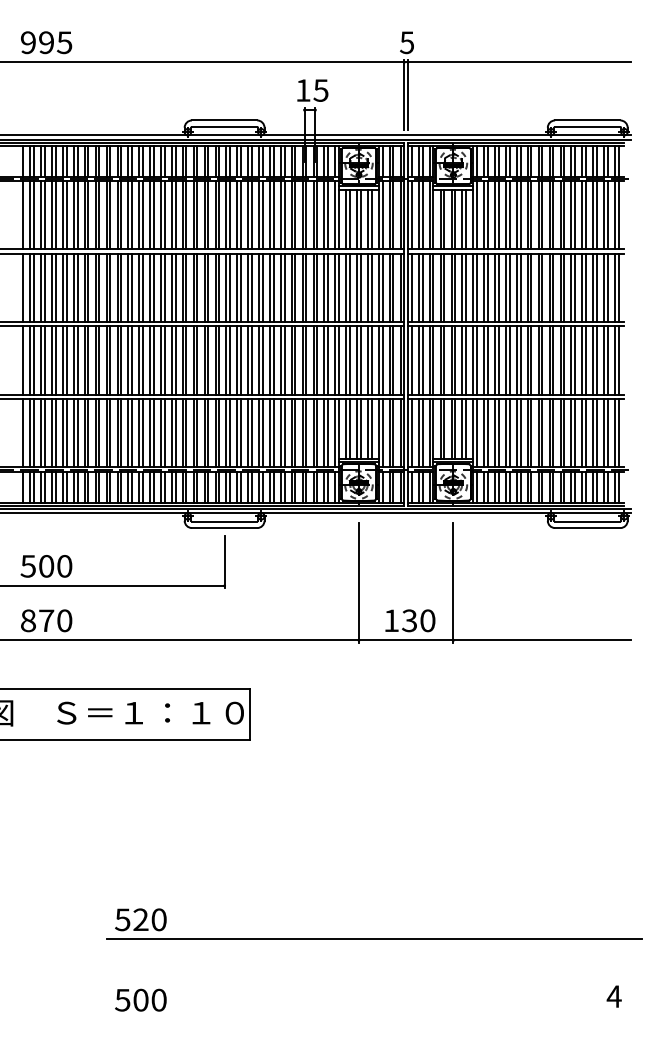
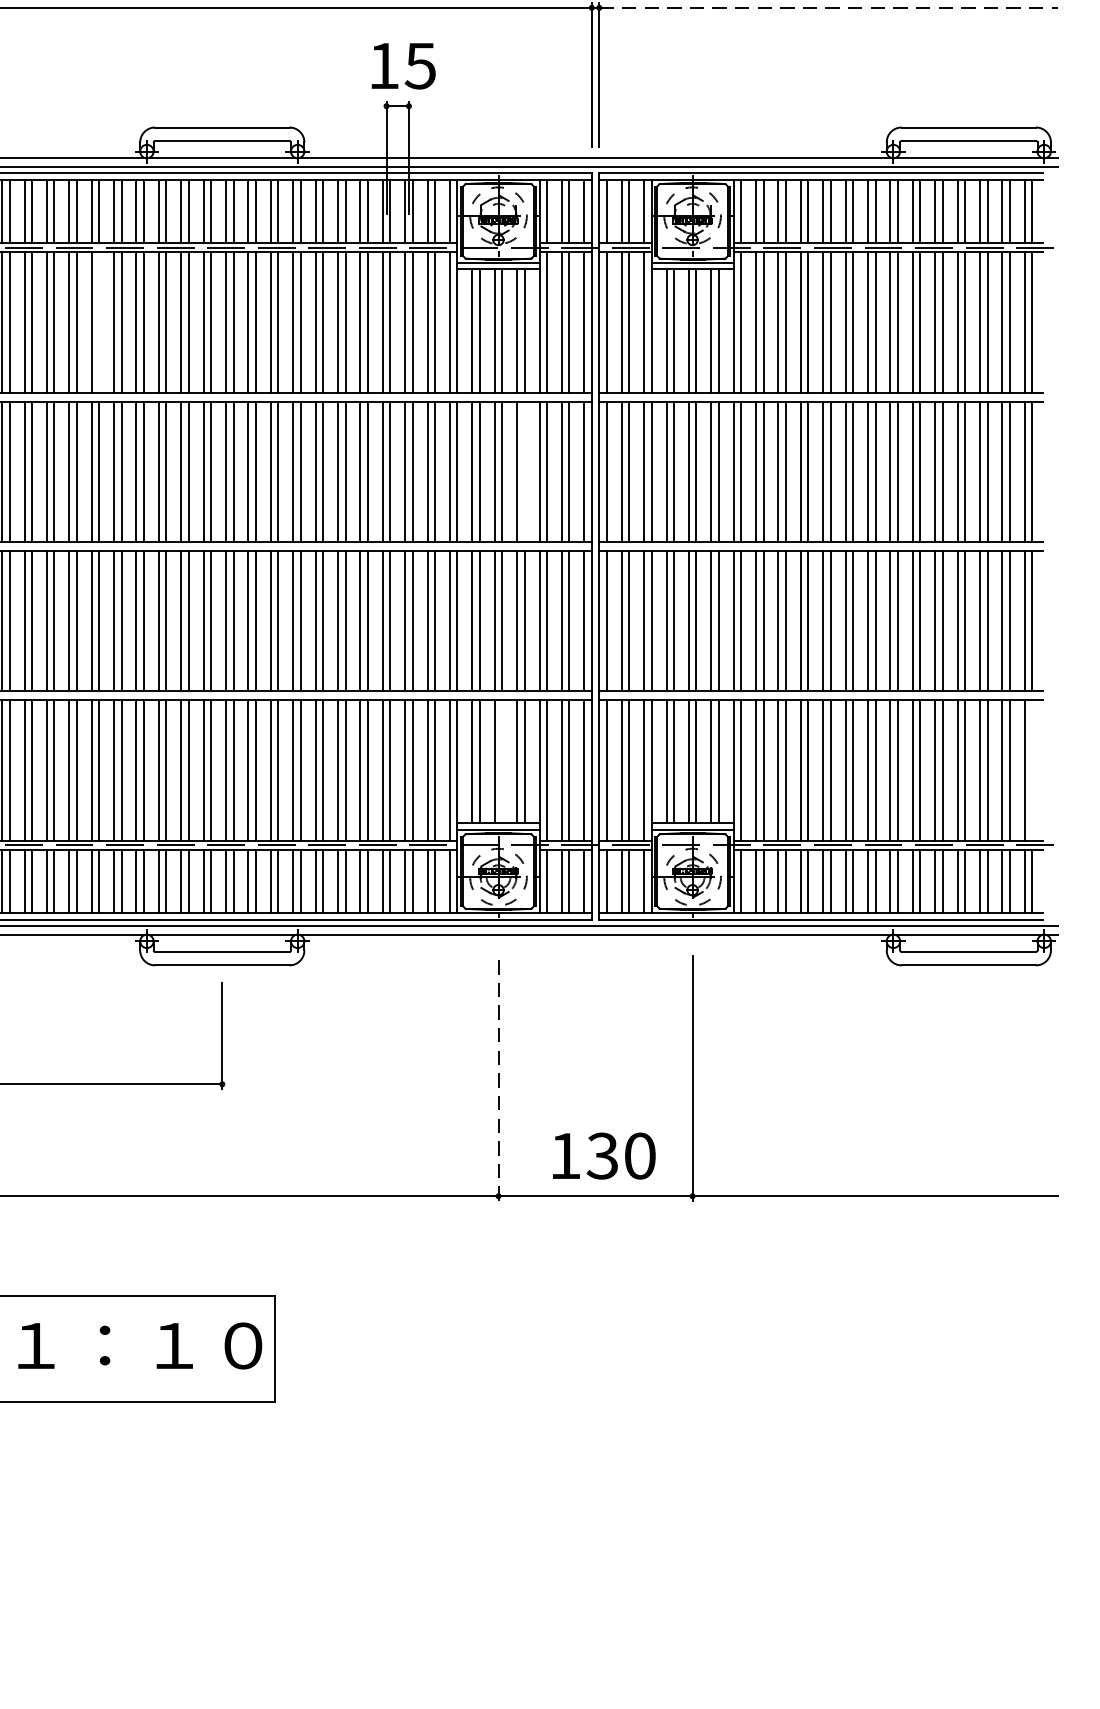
line: (519, 62) -> (828, 8), solid -> dashed
line: (164, 215) -> (98, 322), removed
line: (371, 287) -> (524, 470), removed
line: (360, 428) -> (501, 760), removed
line: (618, 433) -> (1032, 771), removed
line: (358, 582) -> (497, 1077), solid -> dashed

